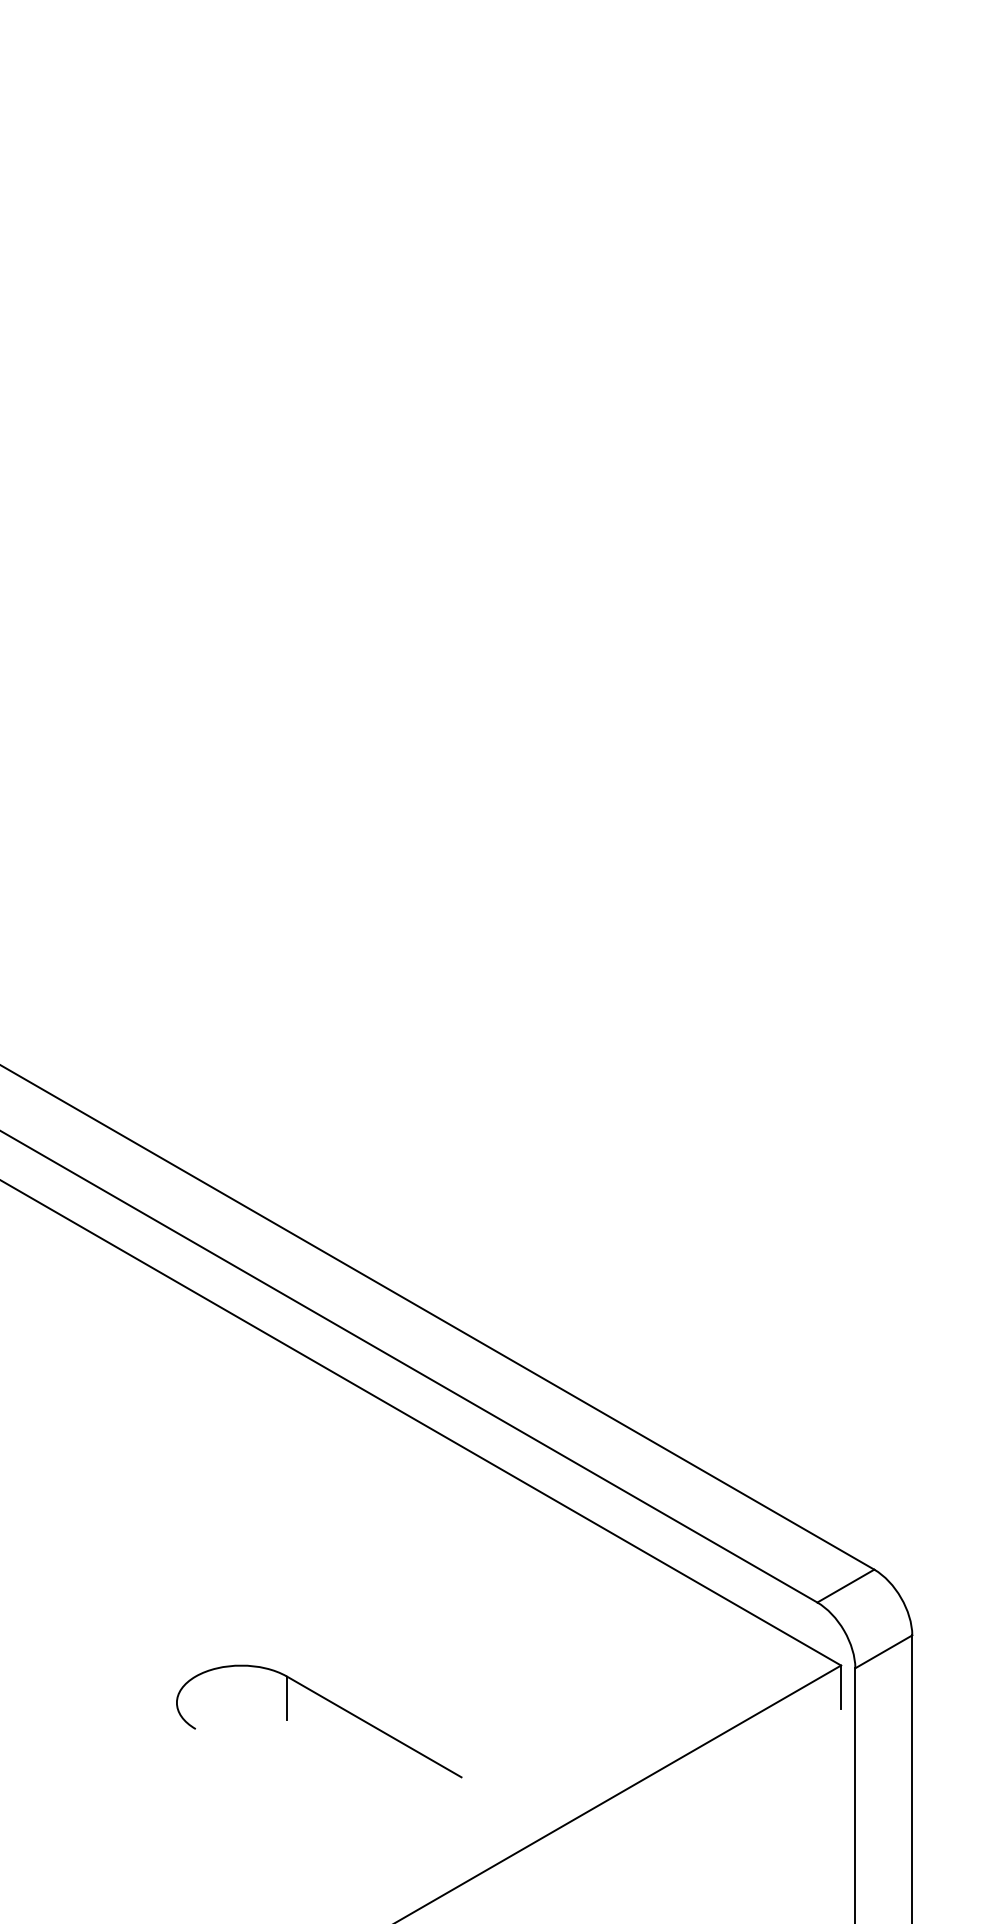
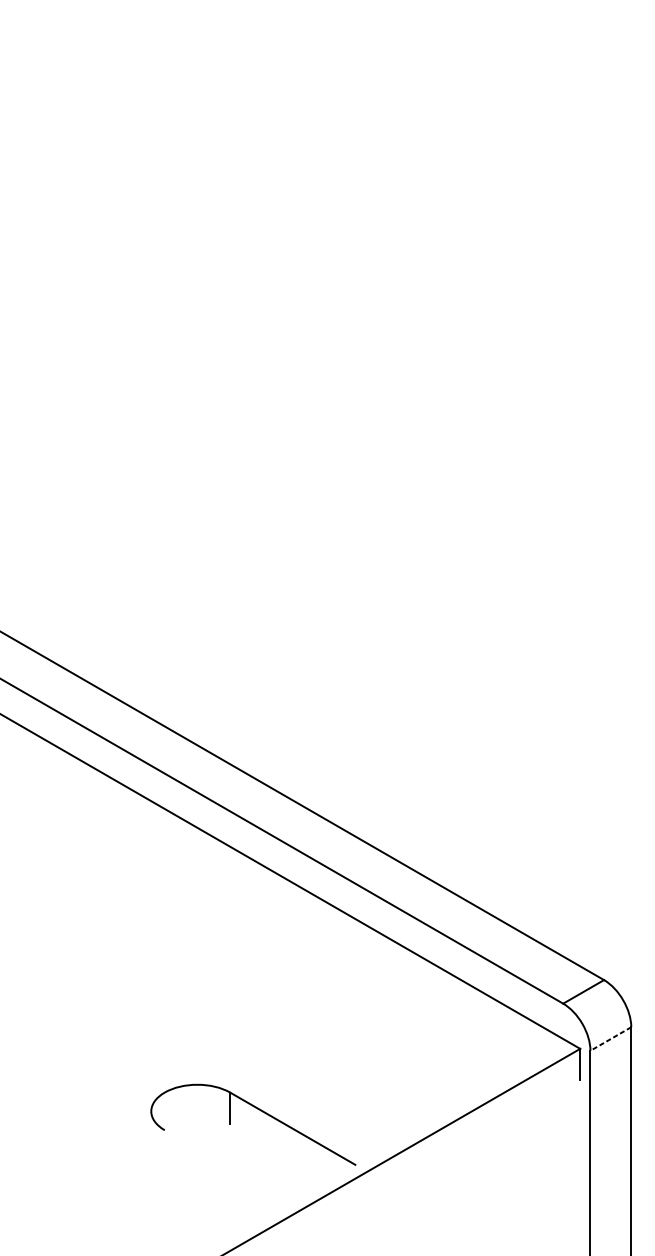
line: (883, 1651) -> (610, 1038), solid -> dashed
part: (329, 1702) -> (260, 1111), moved

